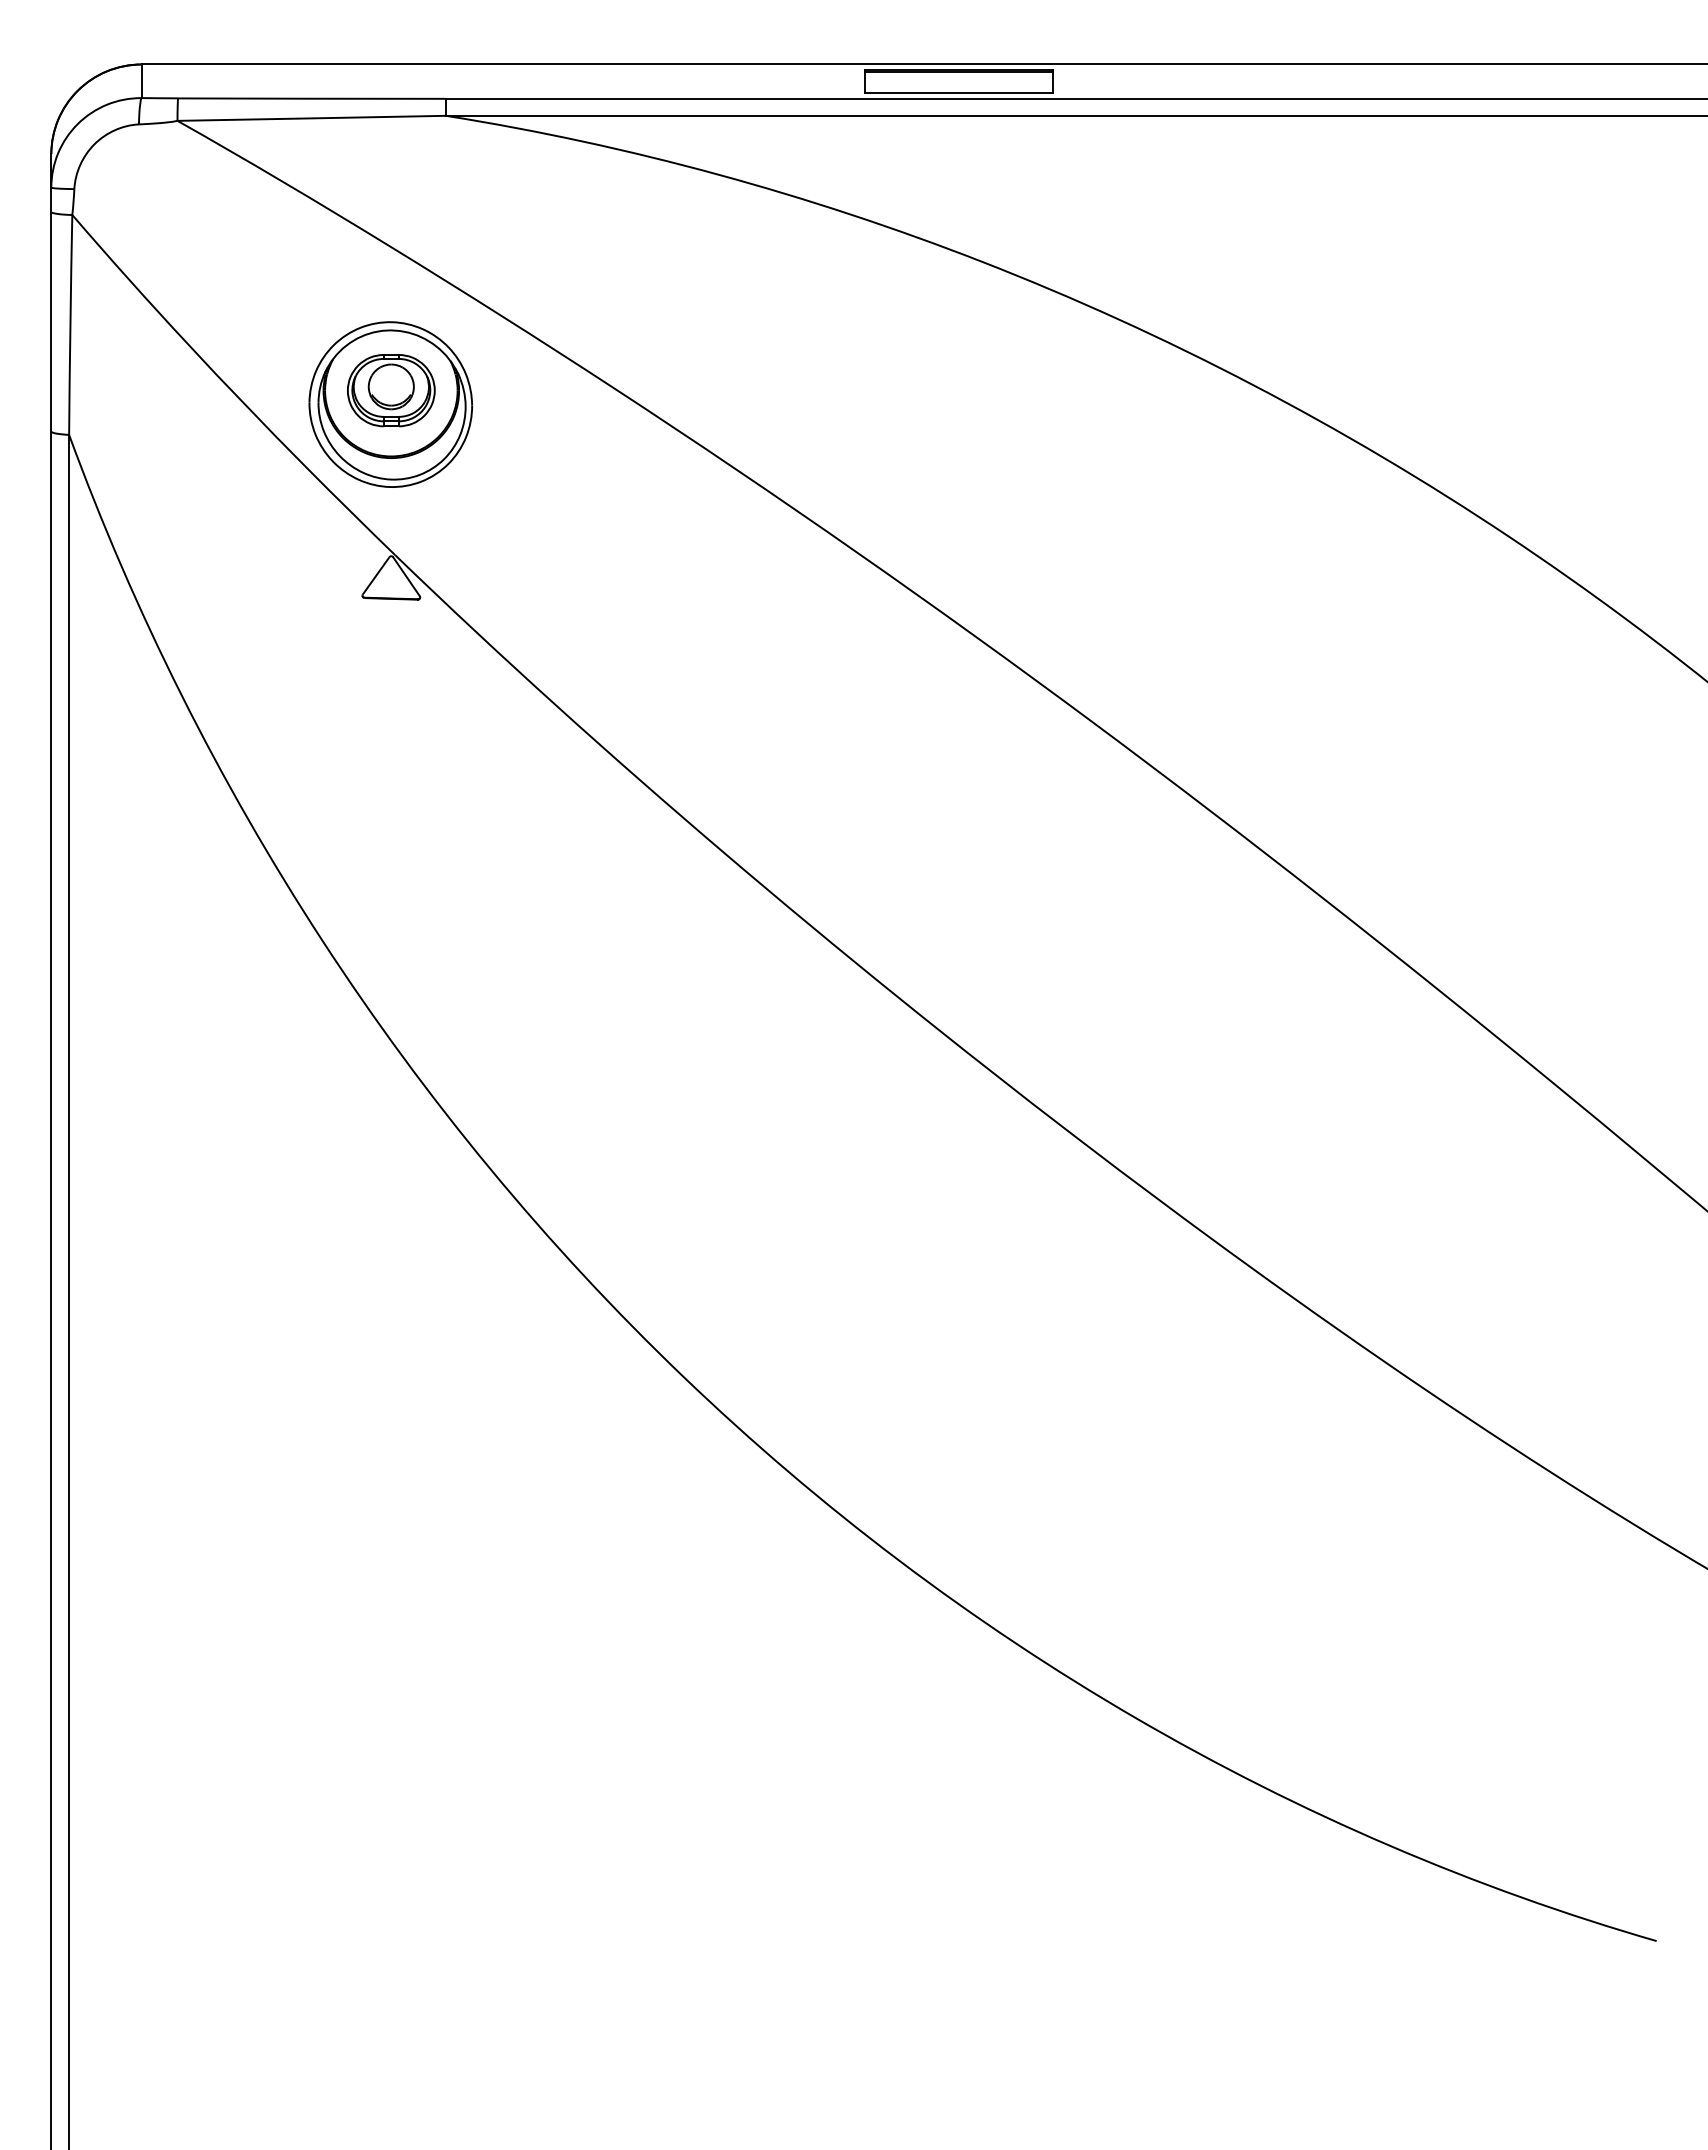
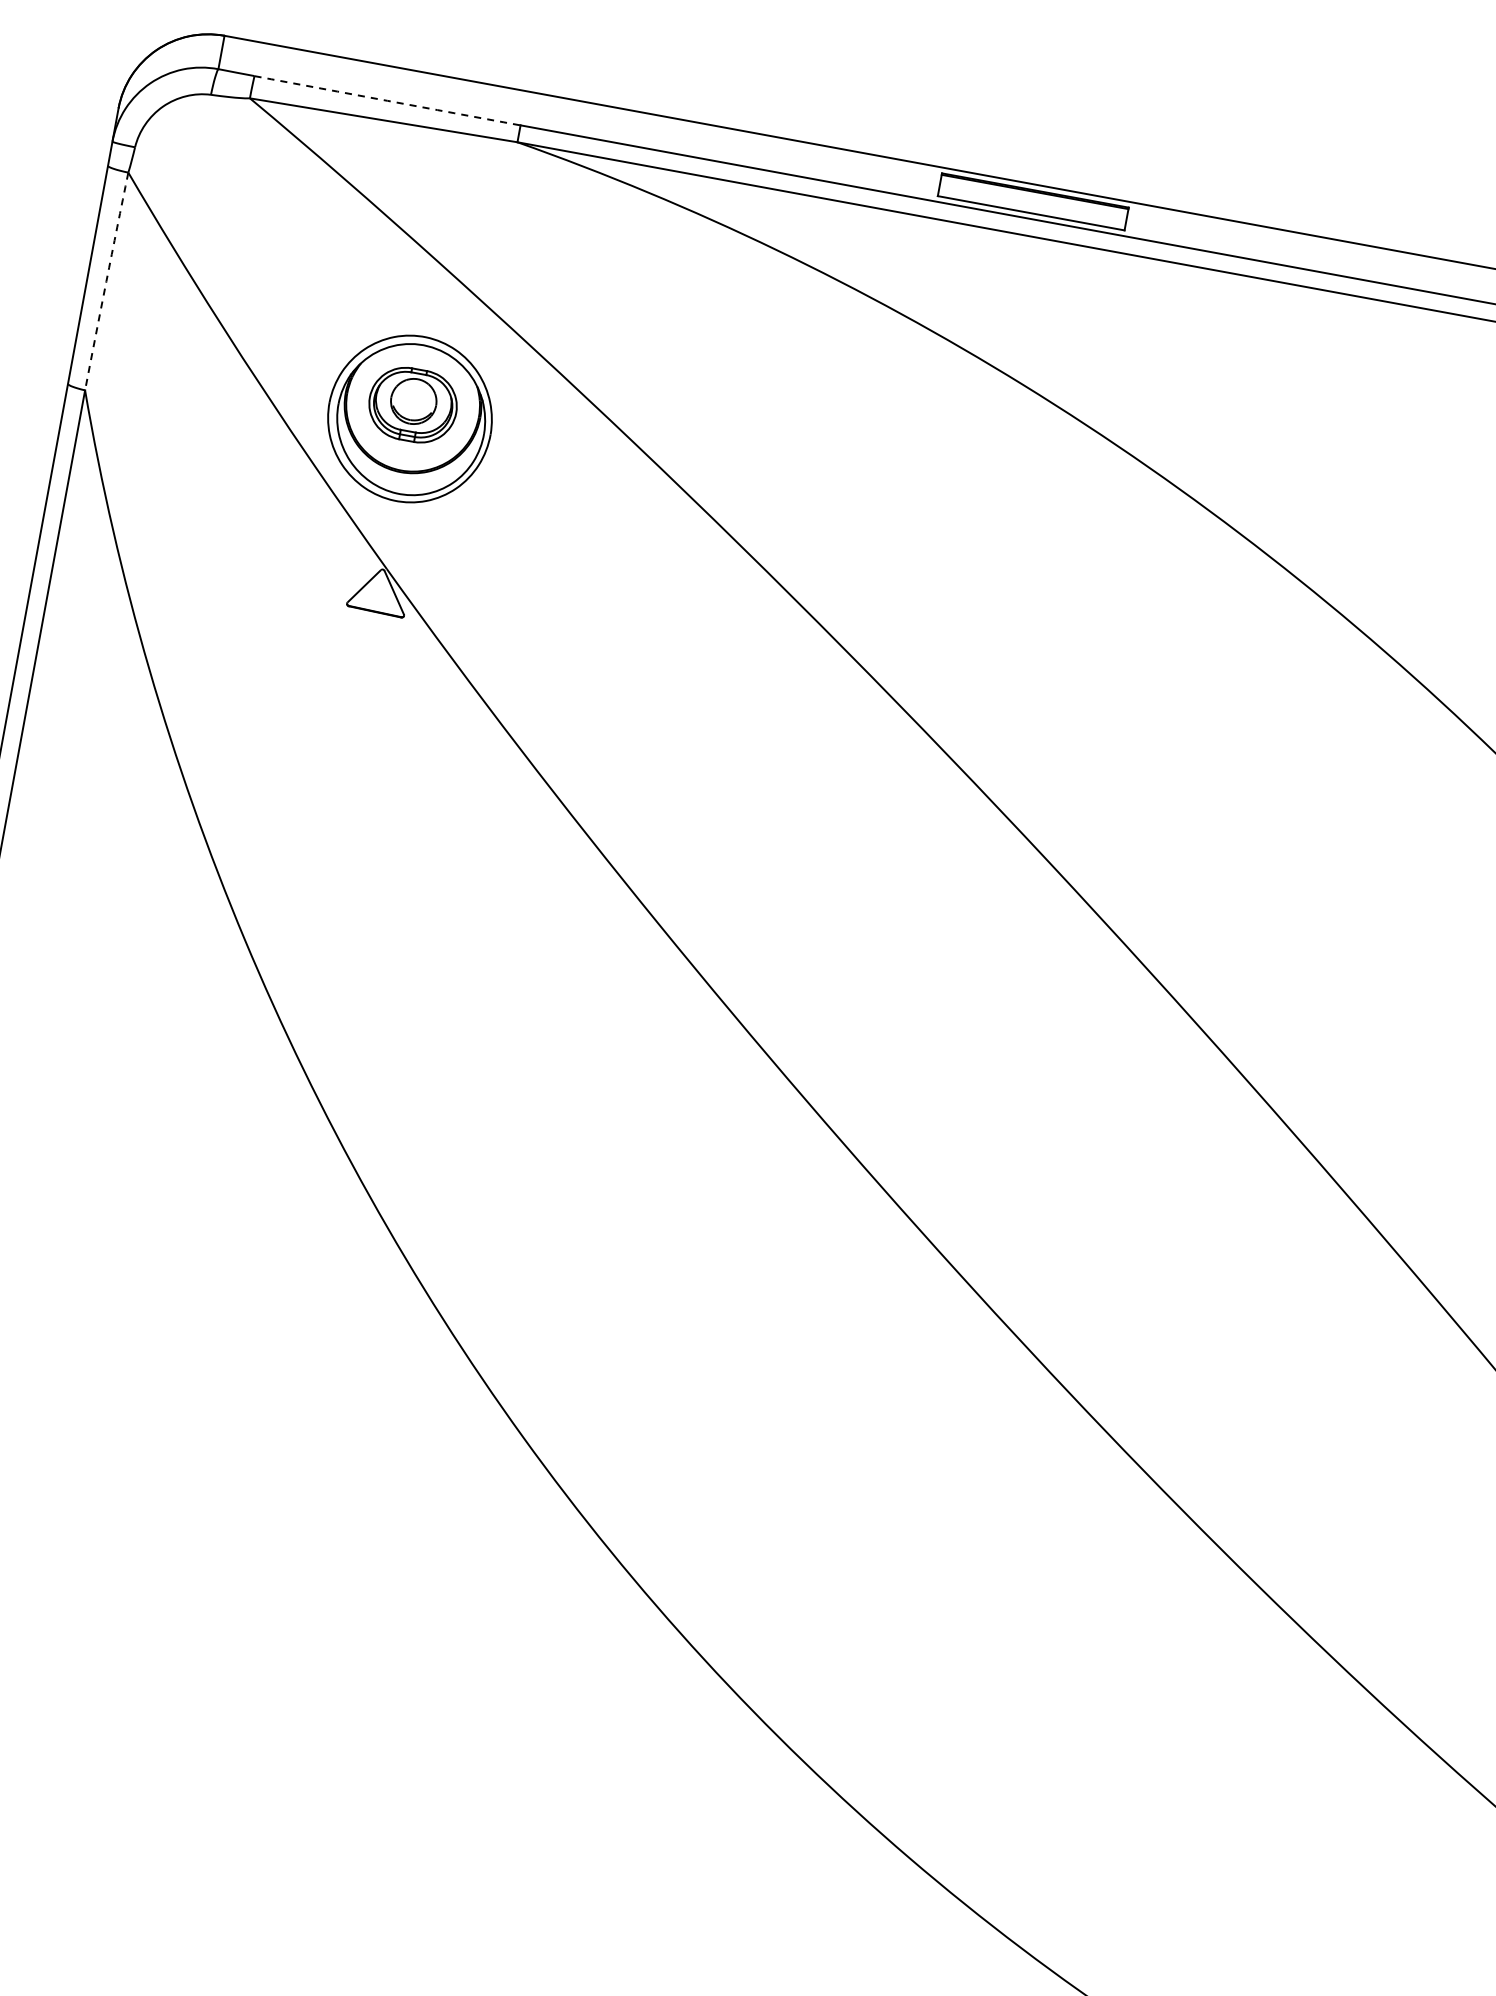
arc: (312, 98) -> (388, 100), solid -> dashed
arc: (70, 324) -> (106, 281), solid -> dashed

